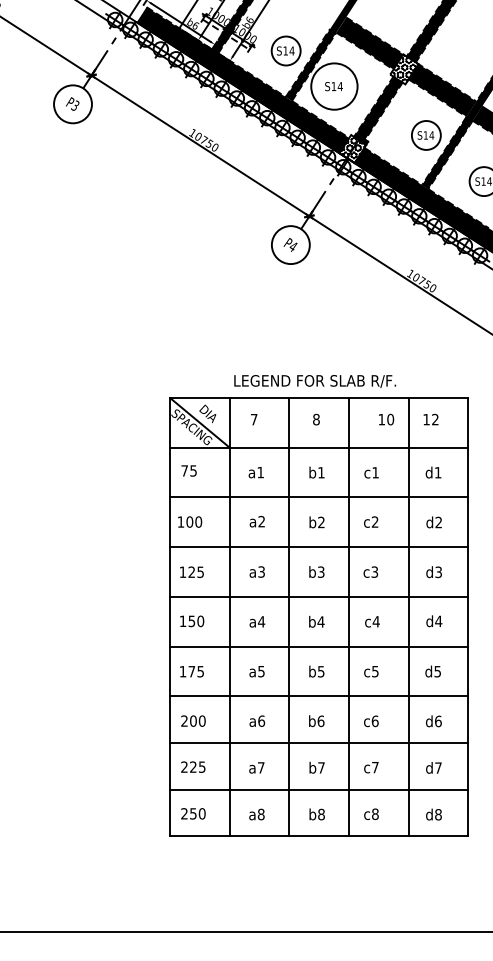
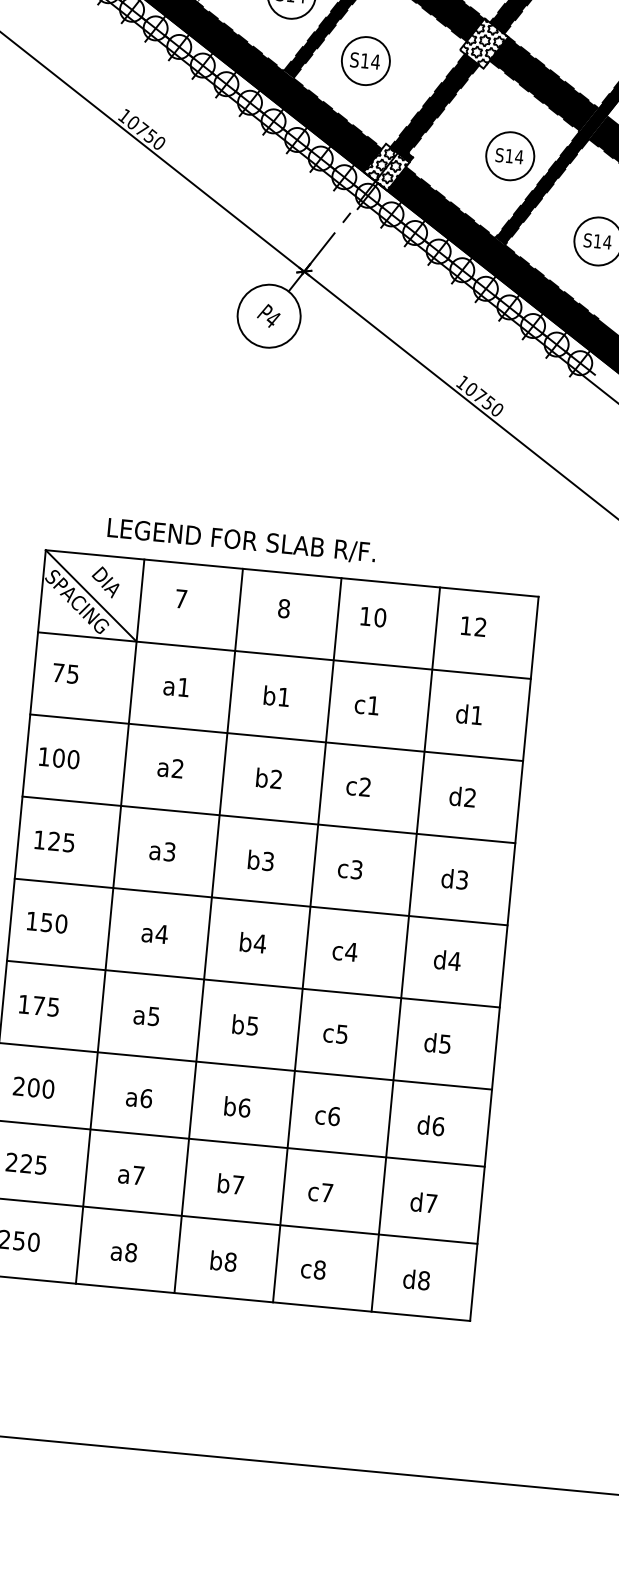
circle: (333, 86) -> (364, 60), size x0.62
text: (315, 381) -> (242, 541), moved
text: (386, 419) -> (373, 616), moved

